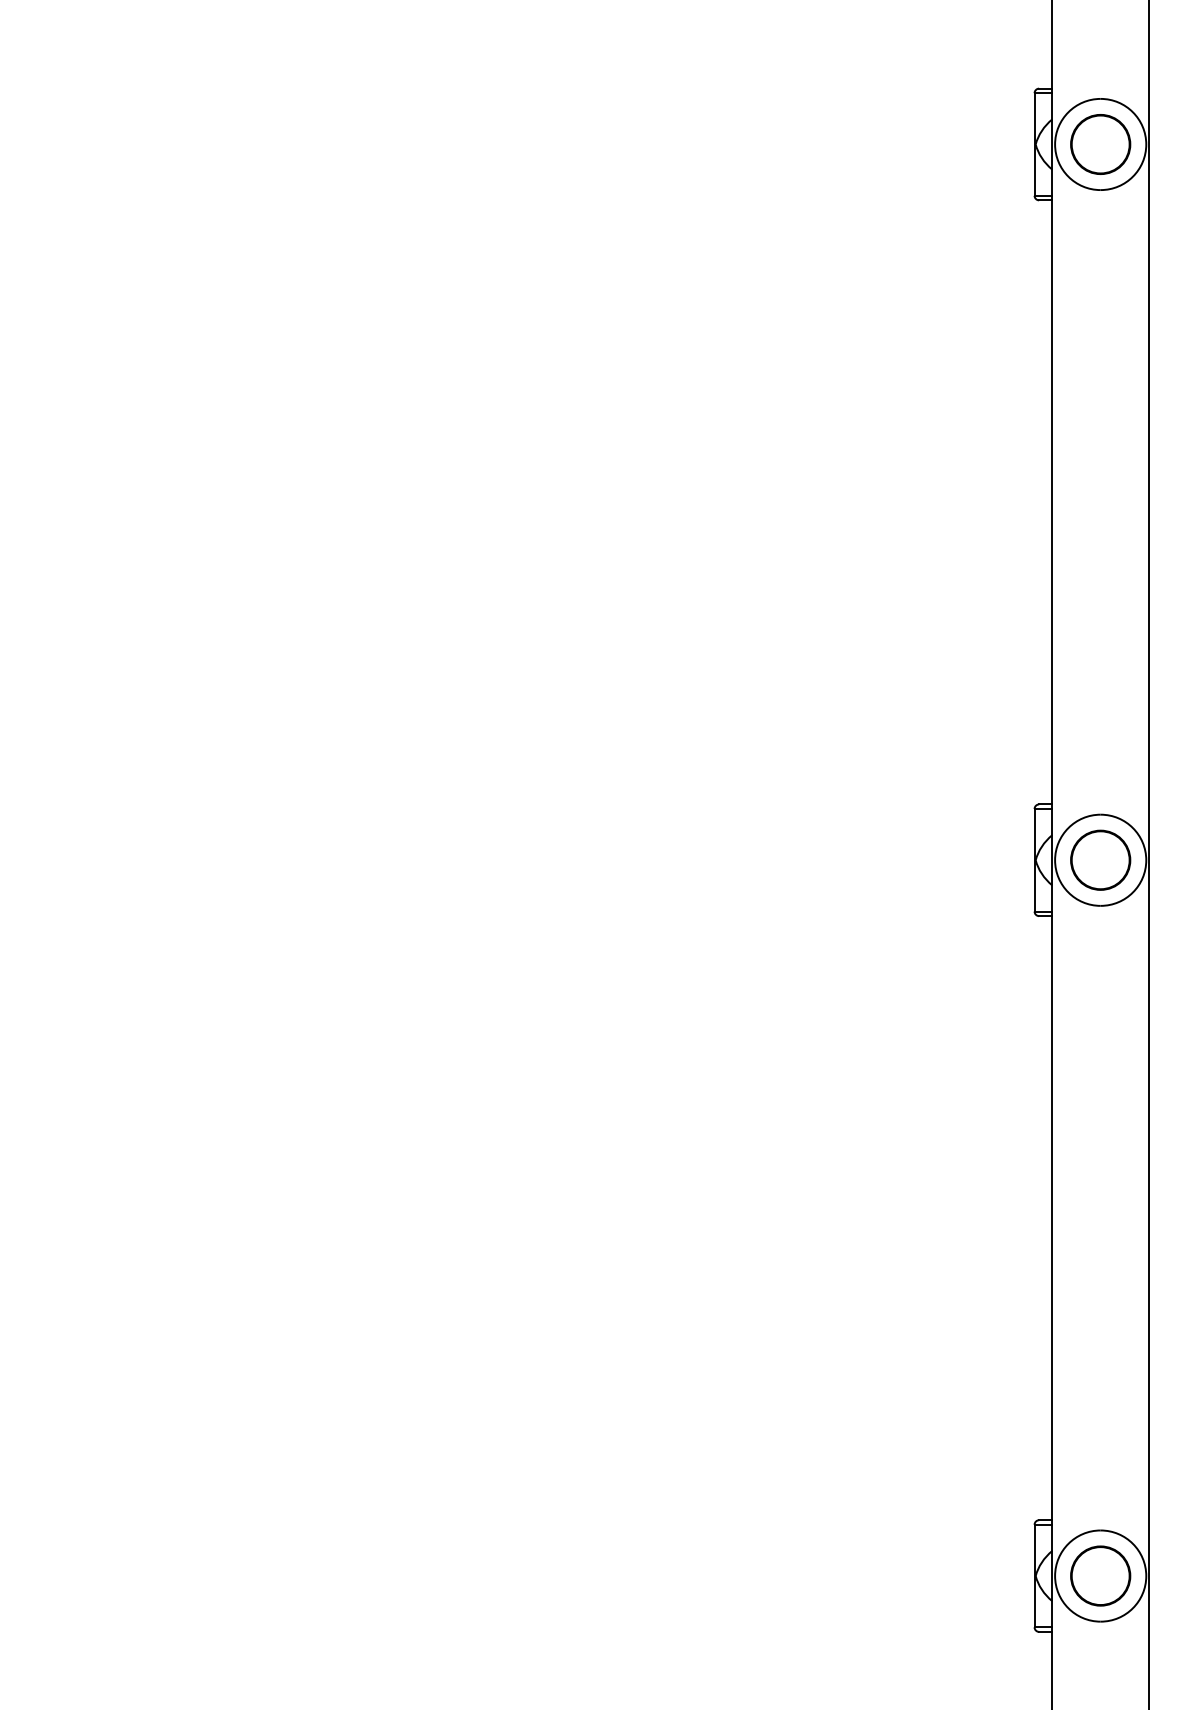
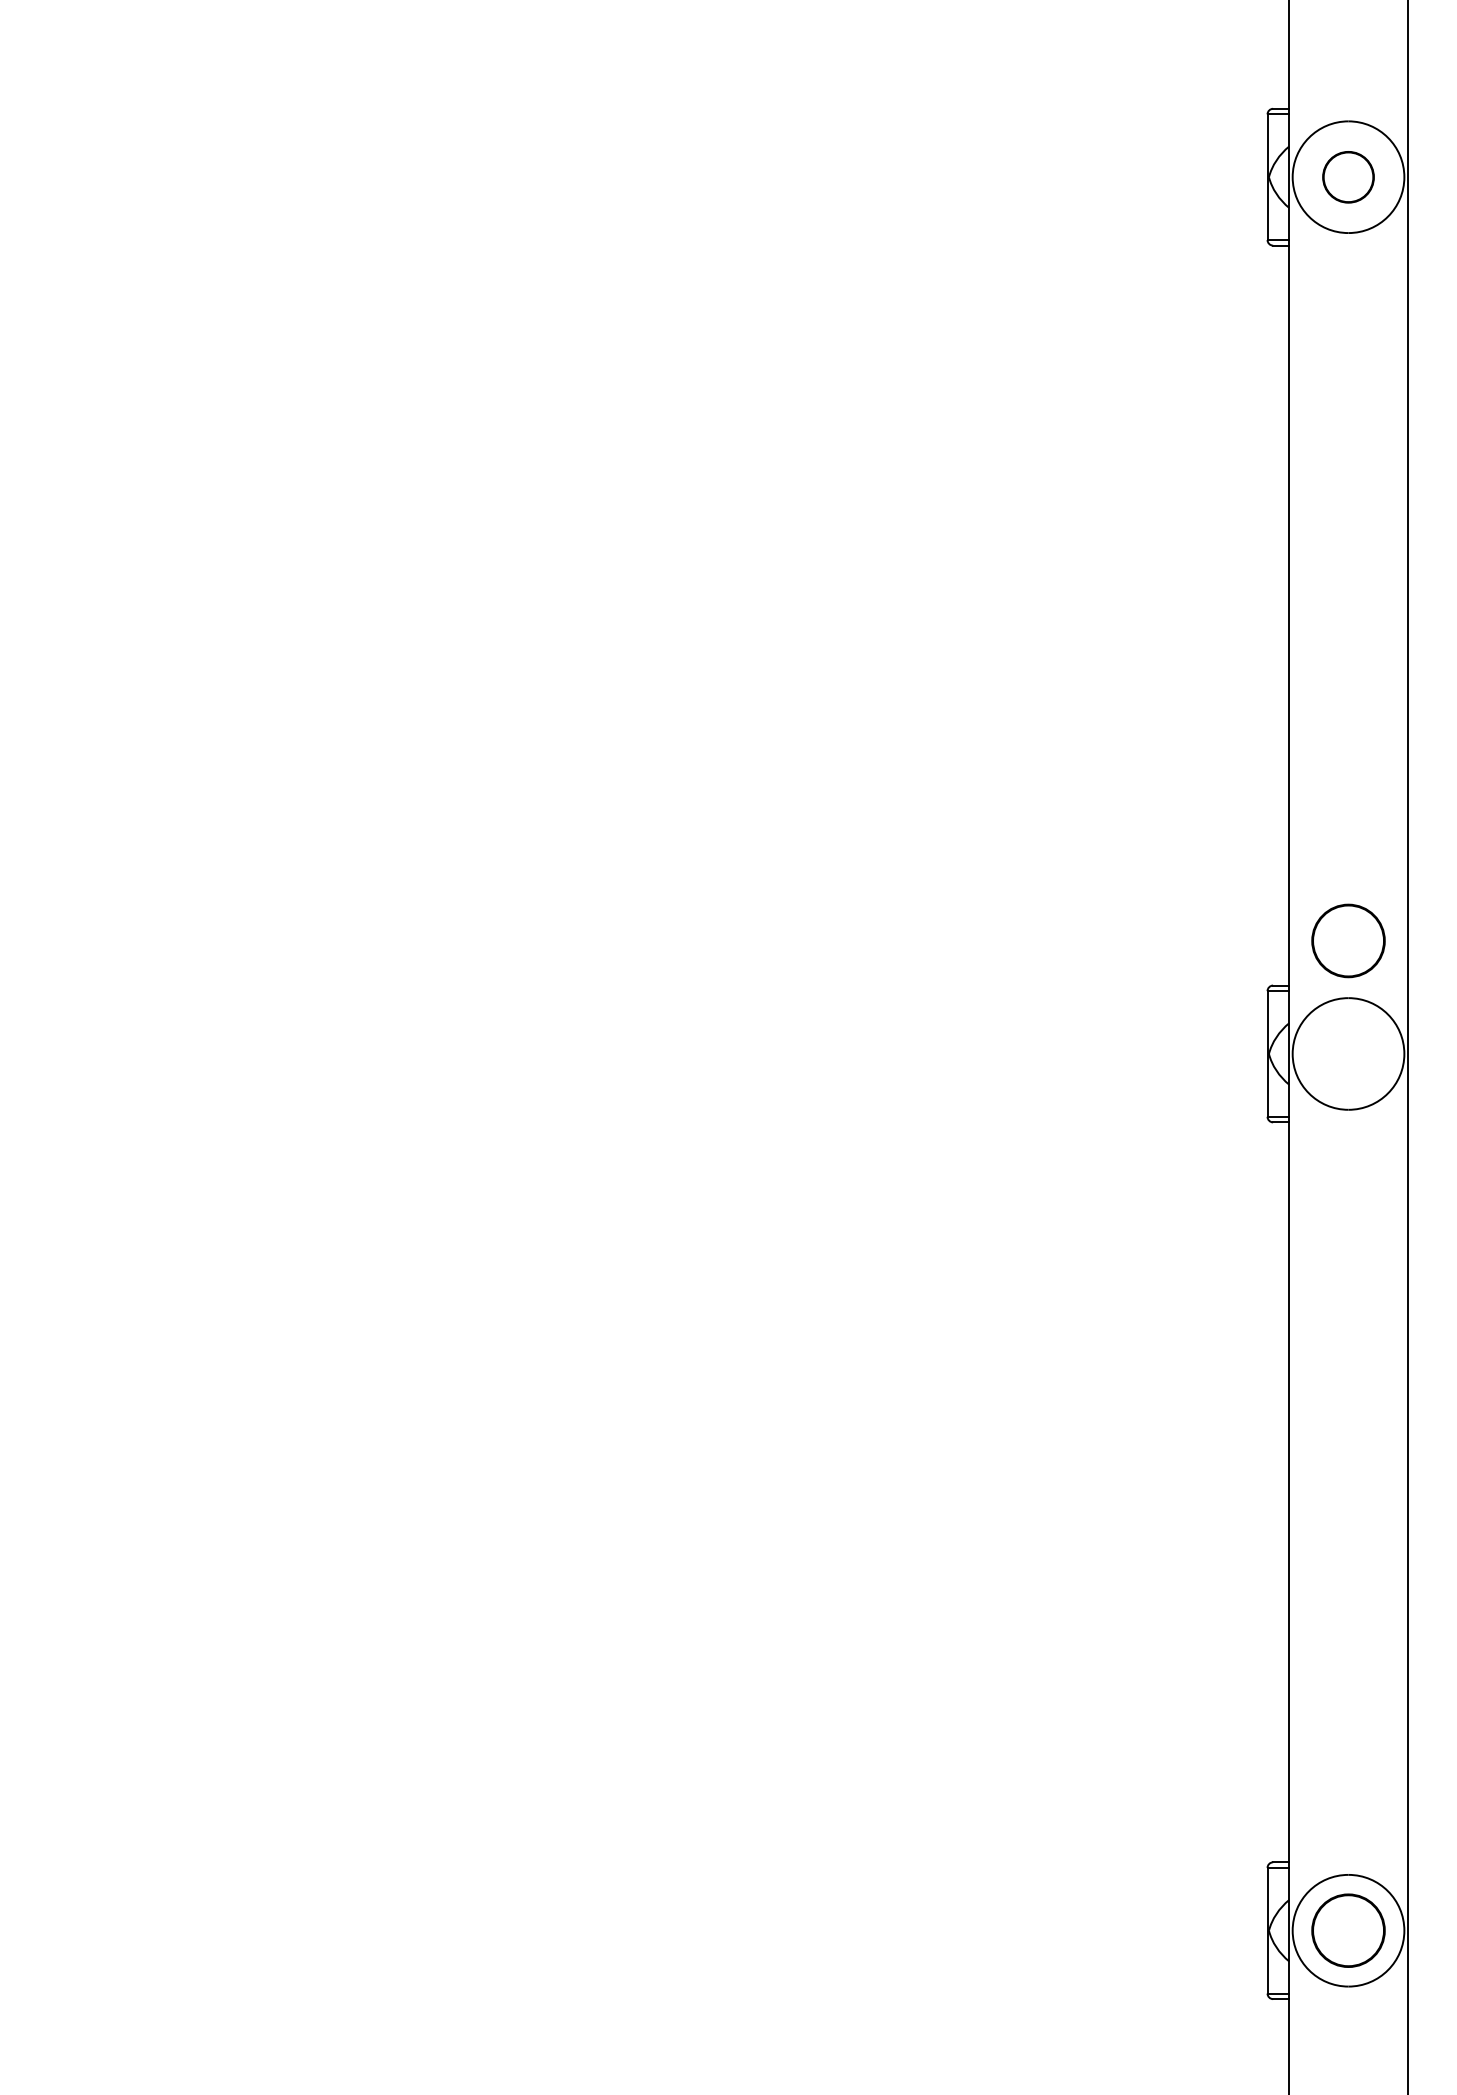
circle: (1100, 144) -> (1348, 177), size x0.7
part: (1100, 859) -> (1348, 940), moved

